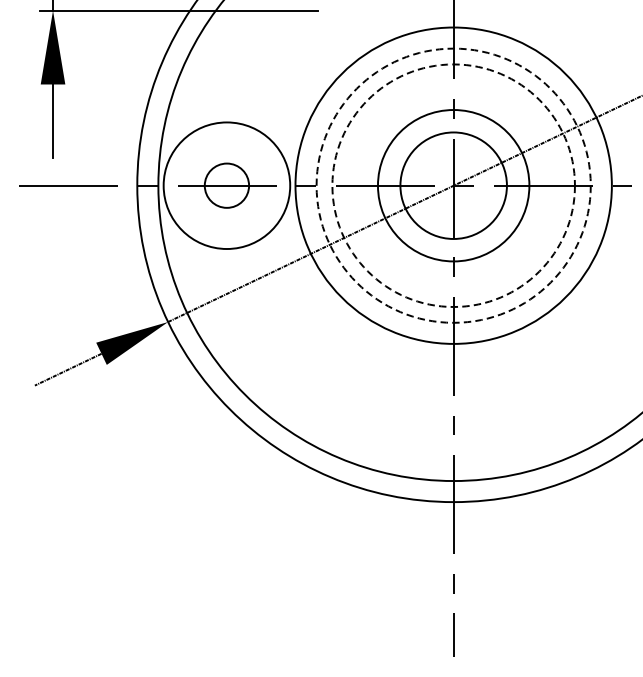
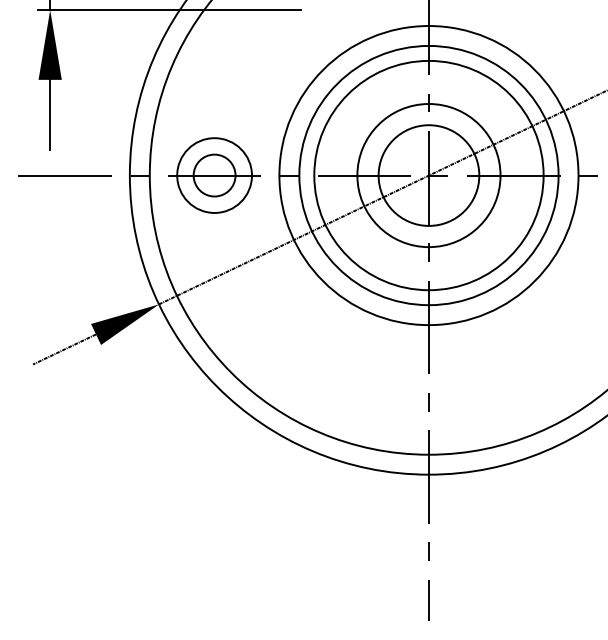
circle: (226, 185) -> (214, 175), size x0.62
circle: (453, 185) -> (428, 175), dashed -> solid
circle: (453, 185) -> (428, 175), dashed -> solid

